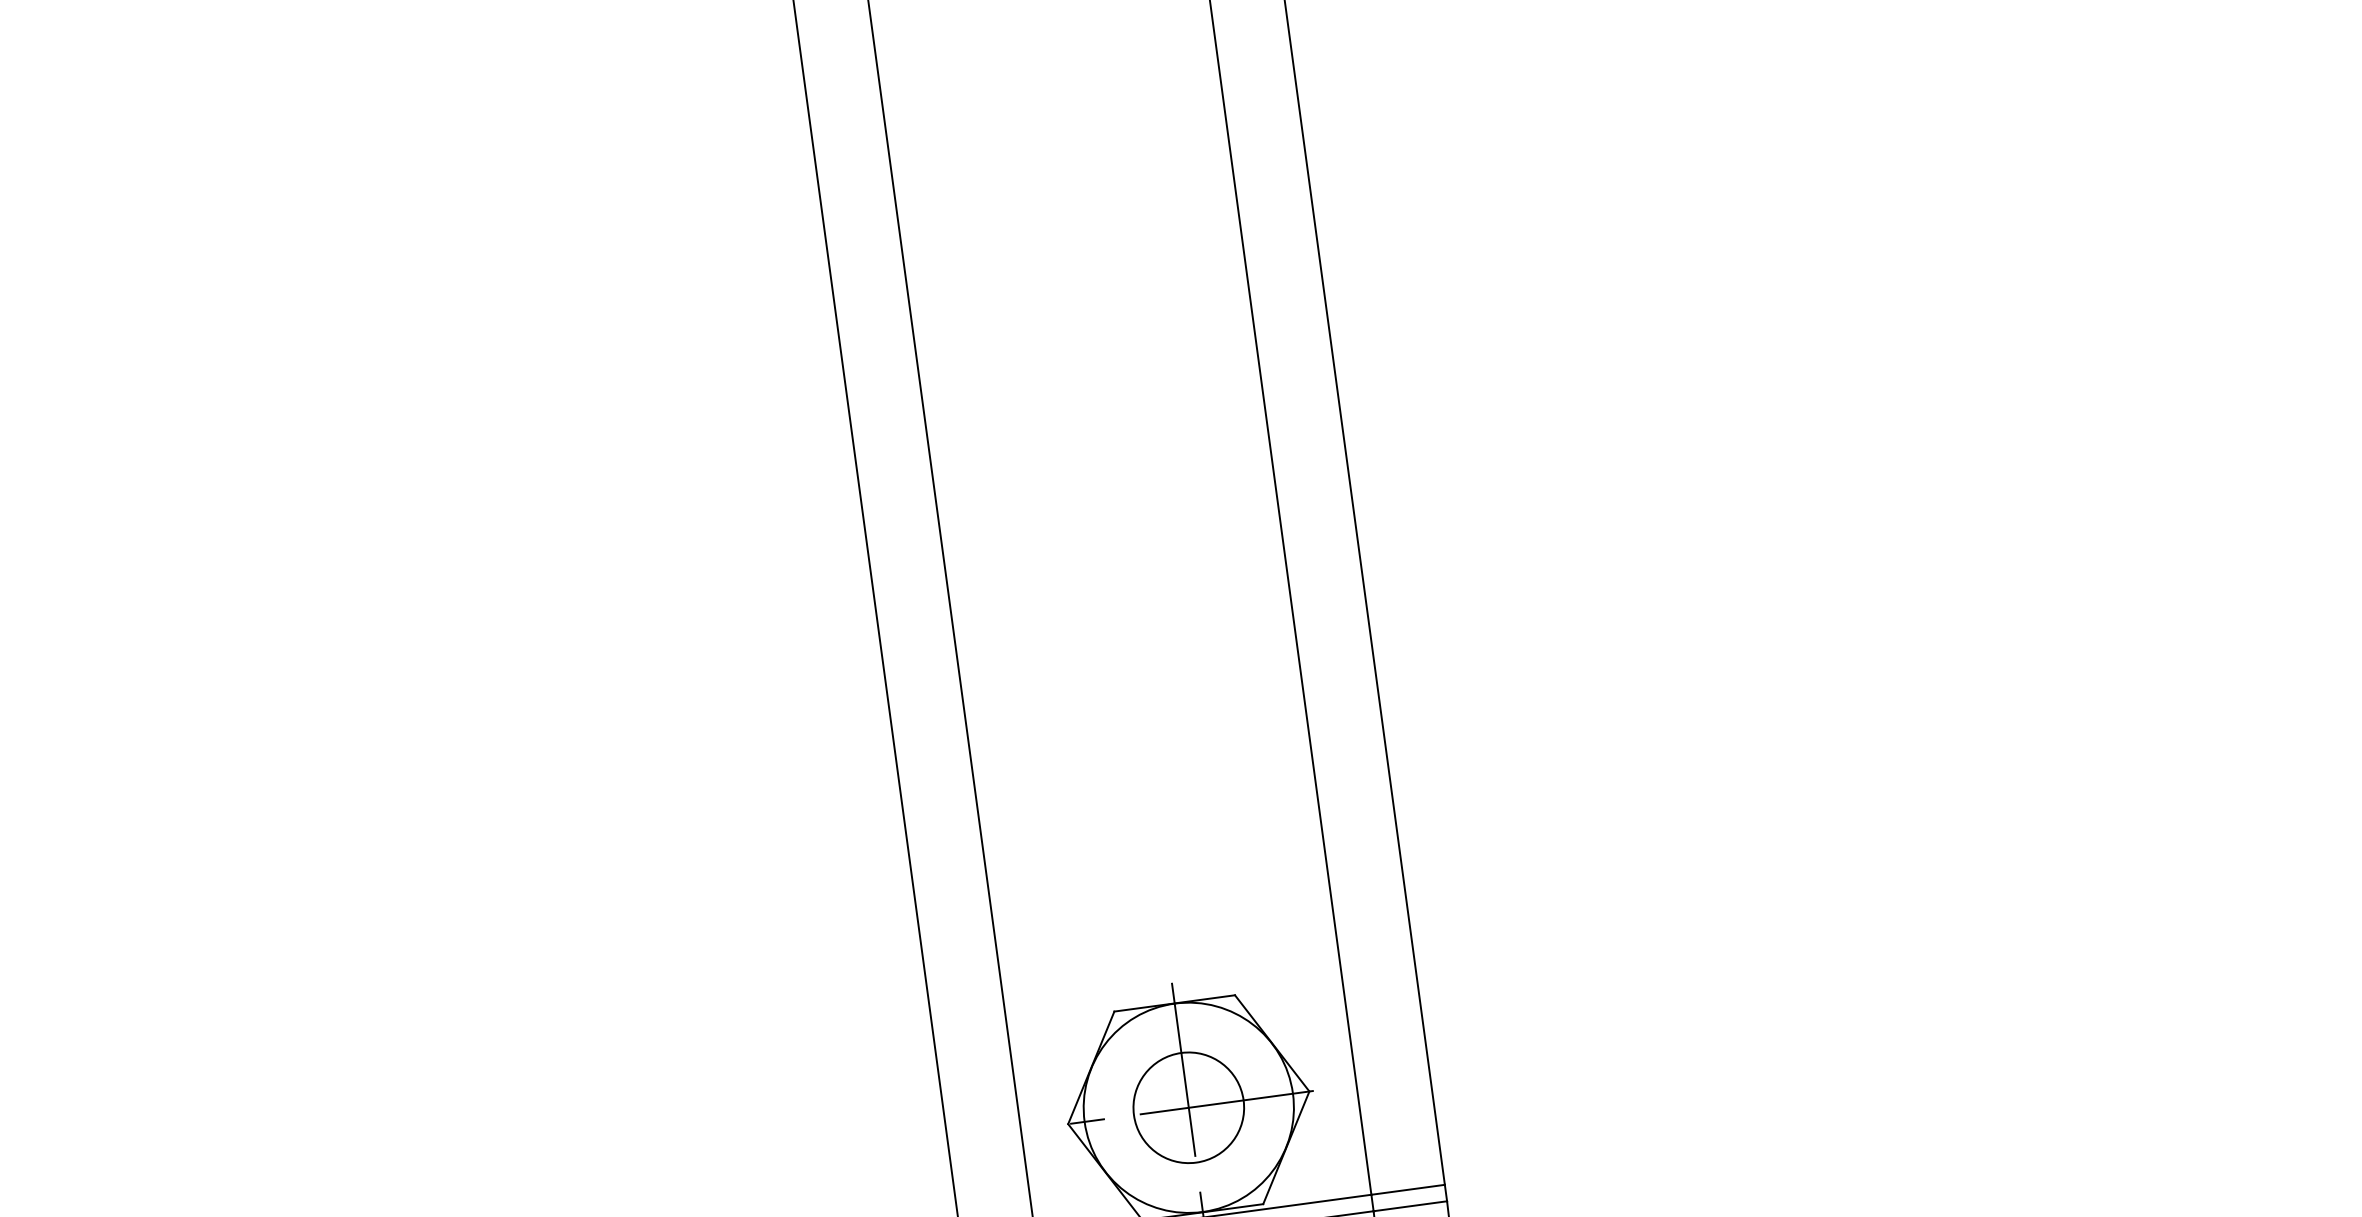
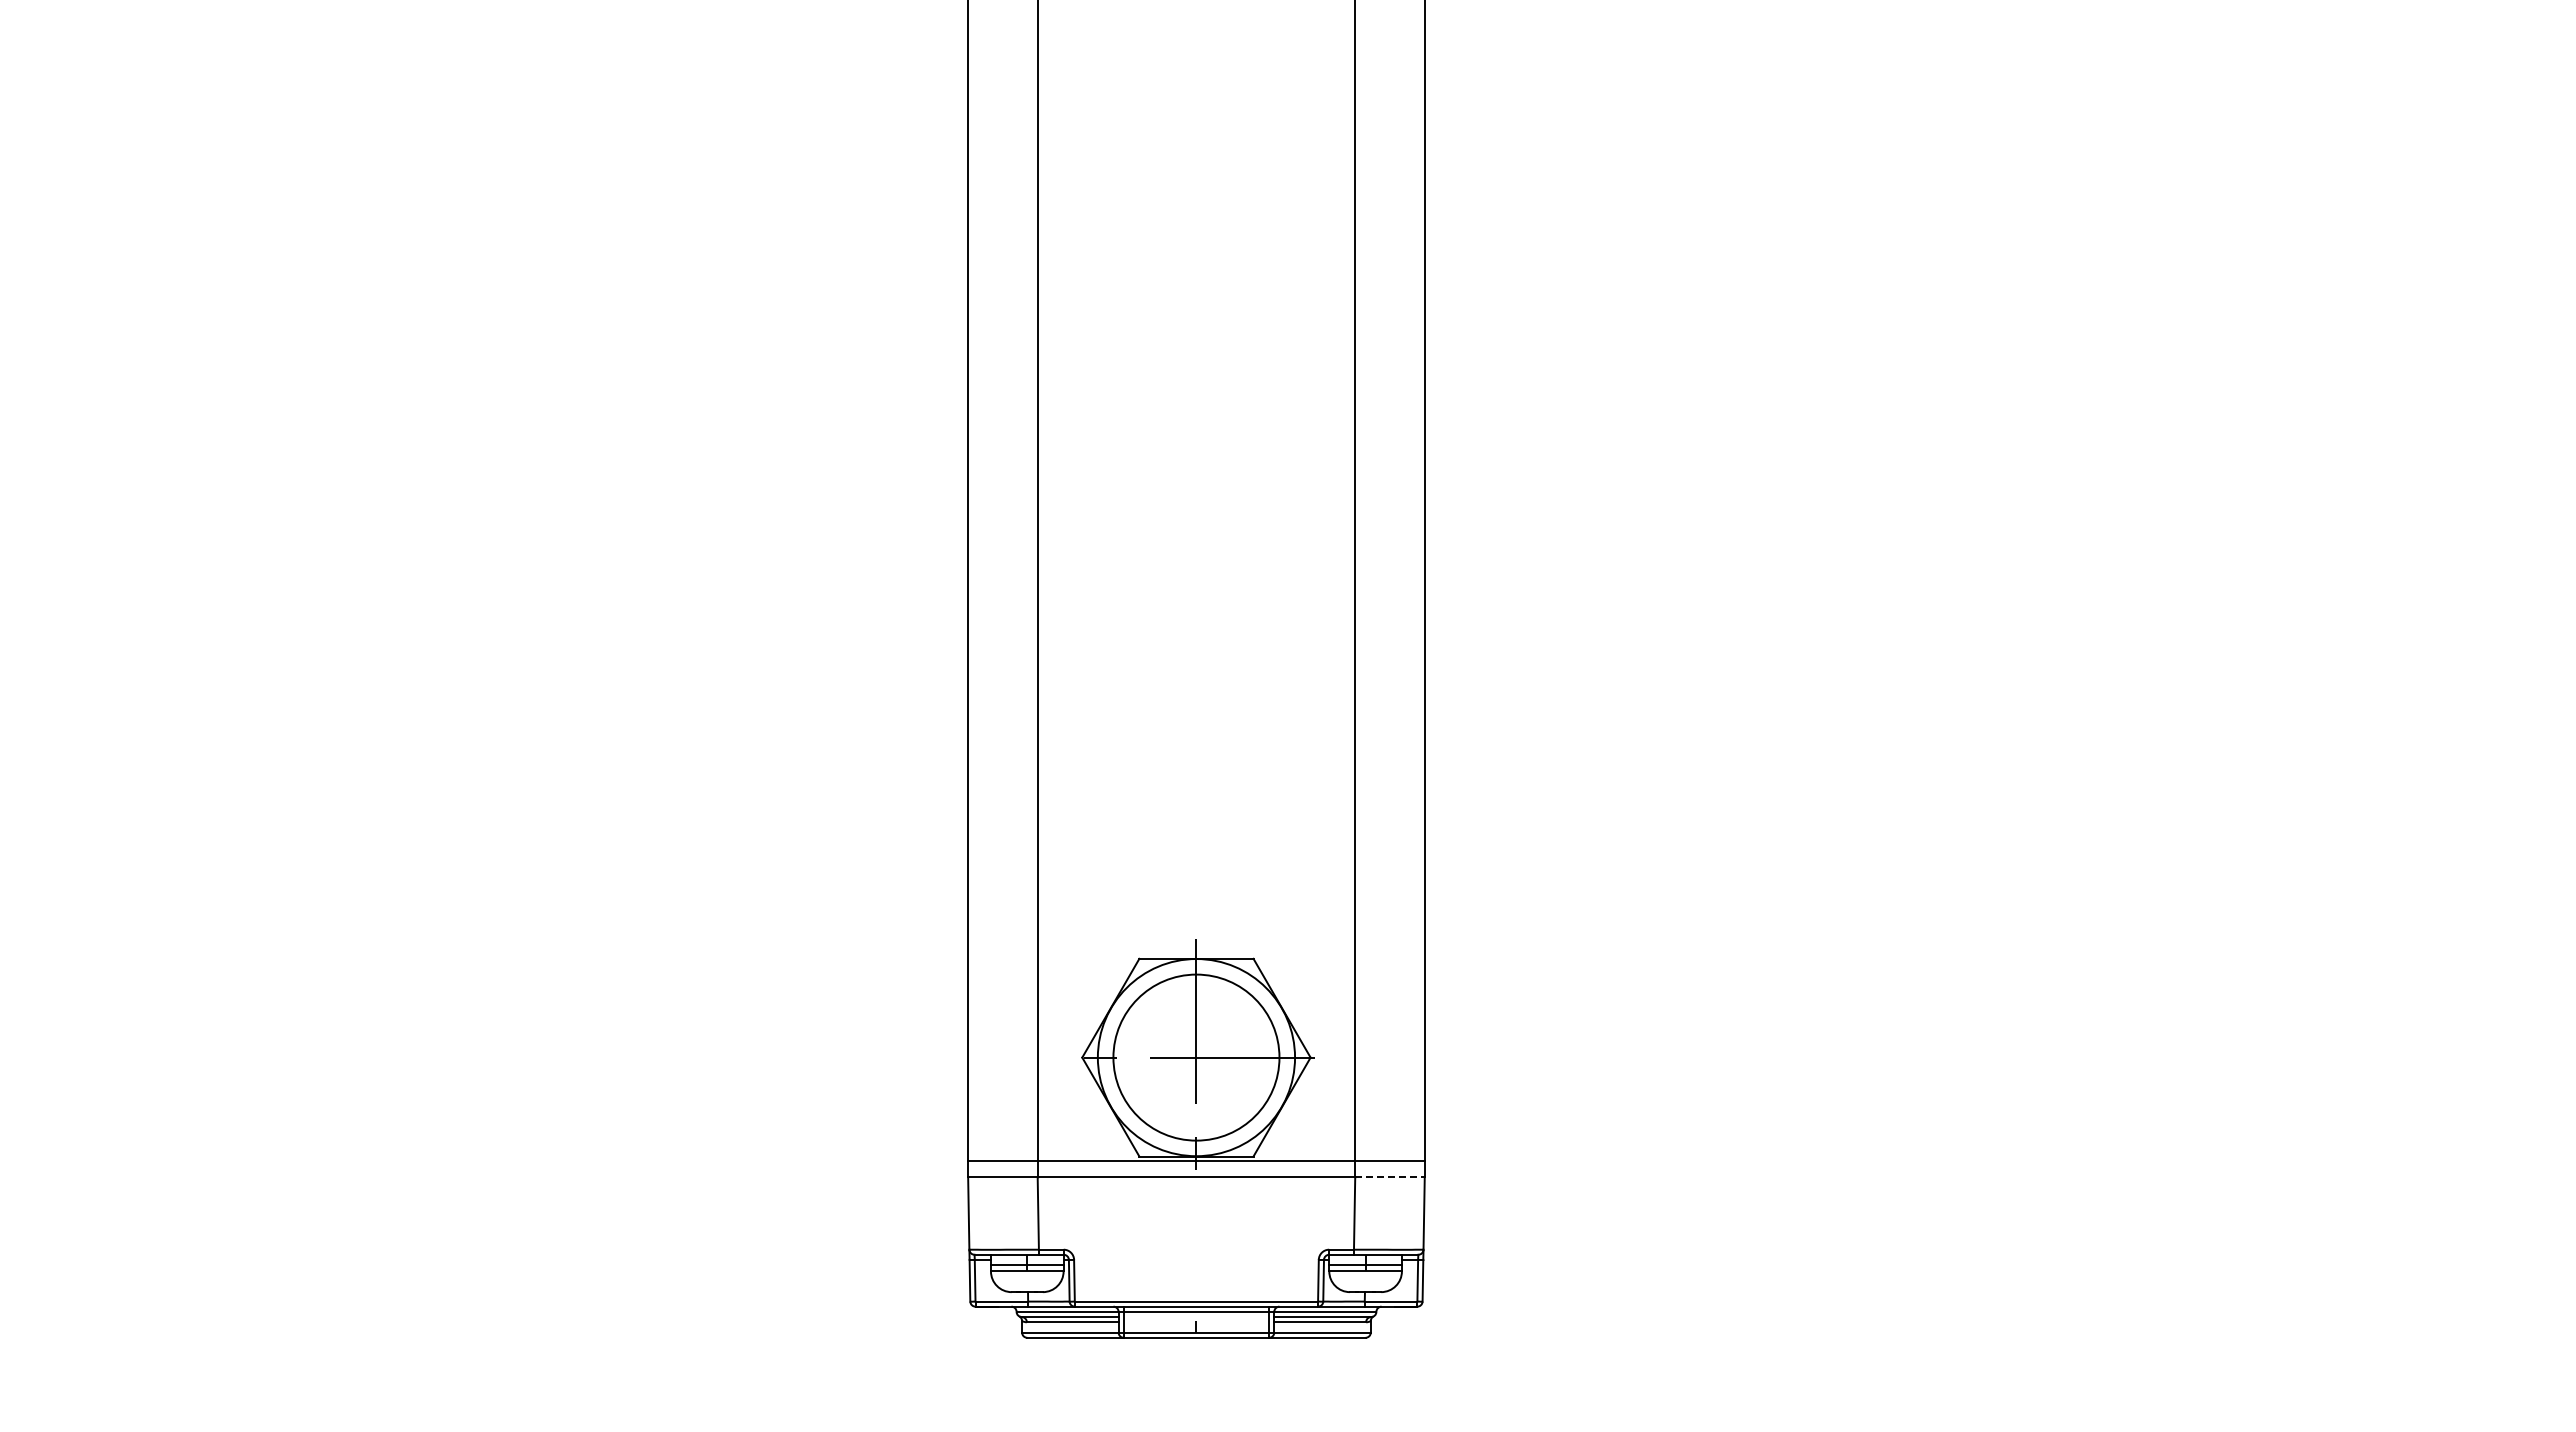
circle: (1188, 1107) -> (1196, 1057), size x1.6
line: (1410, 1205) -> (1390, 1176), solid -> dashed

